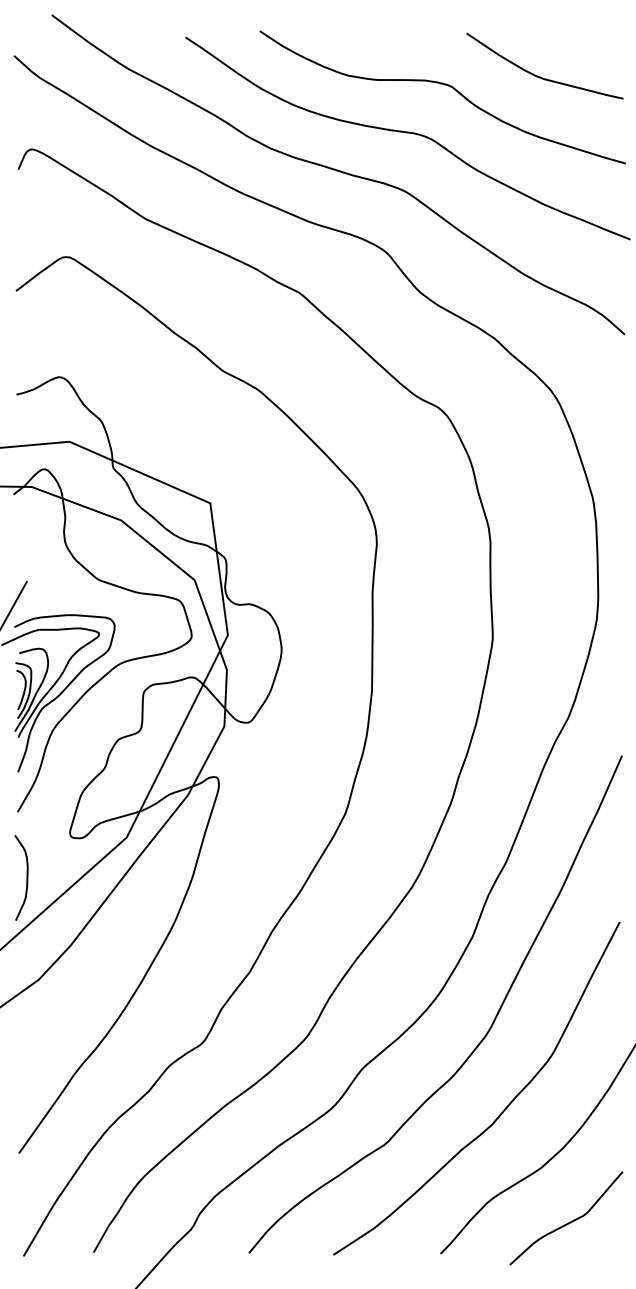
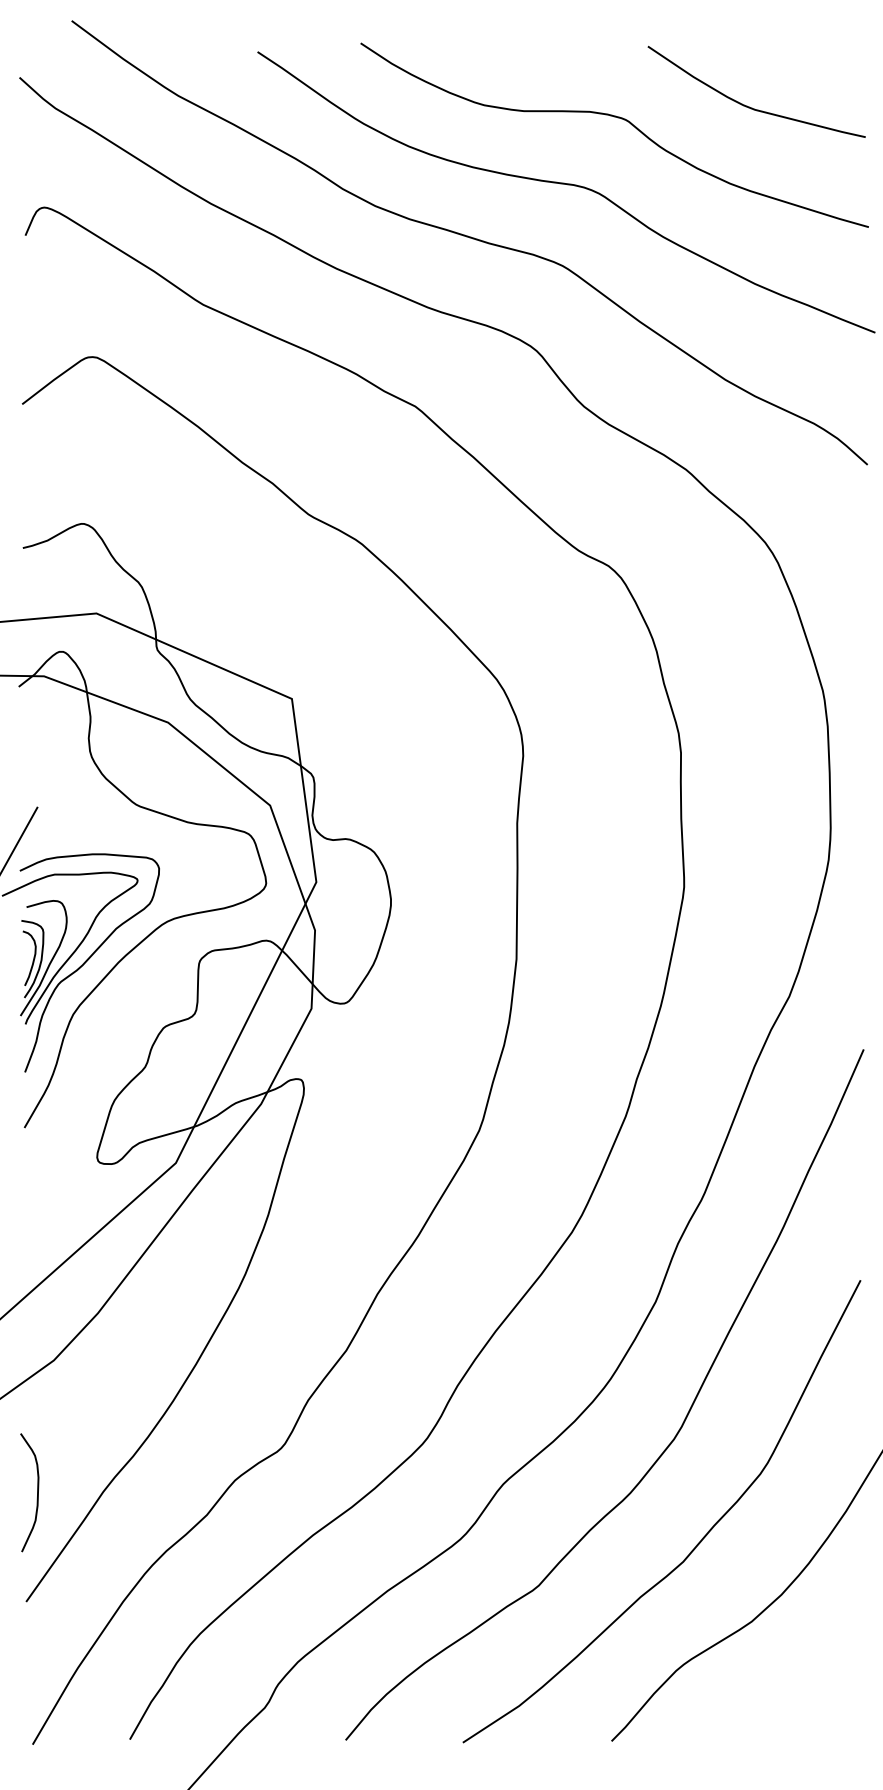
curve: (26, 877) -> (36, 1492), moved
curve: (568, 1222) -> (789, 1697), removed

